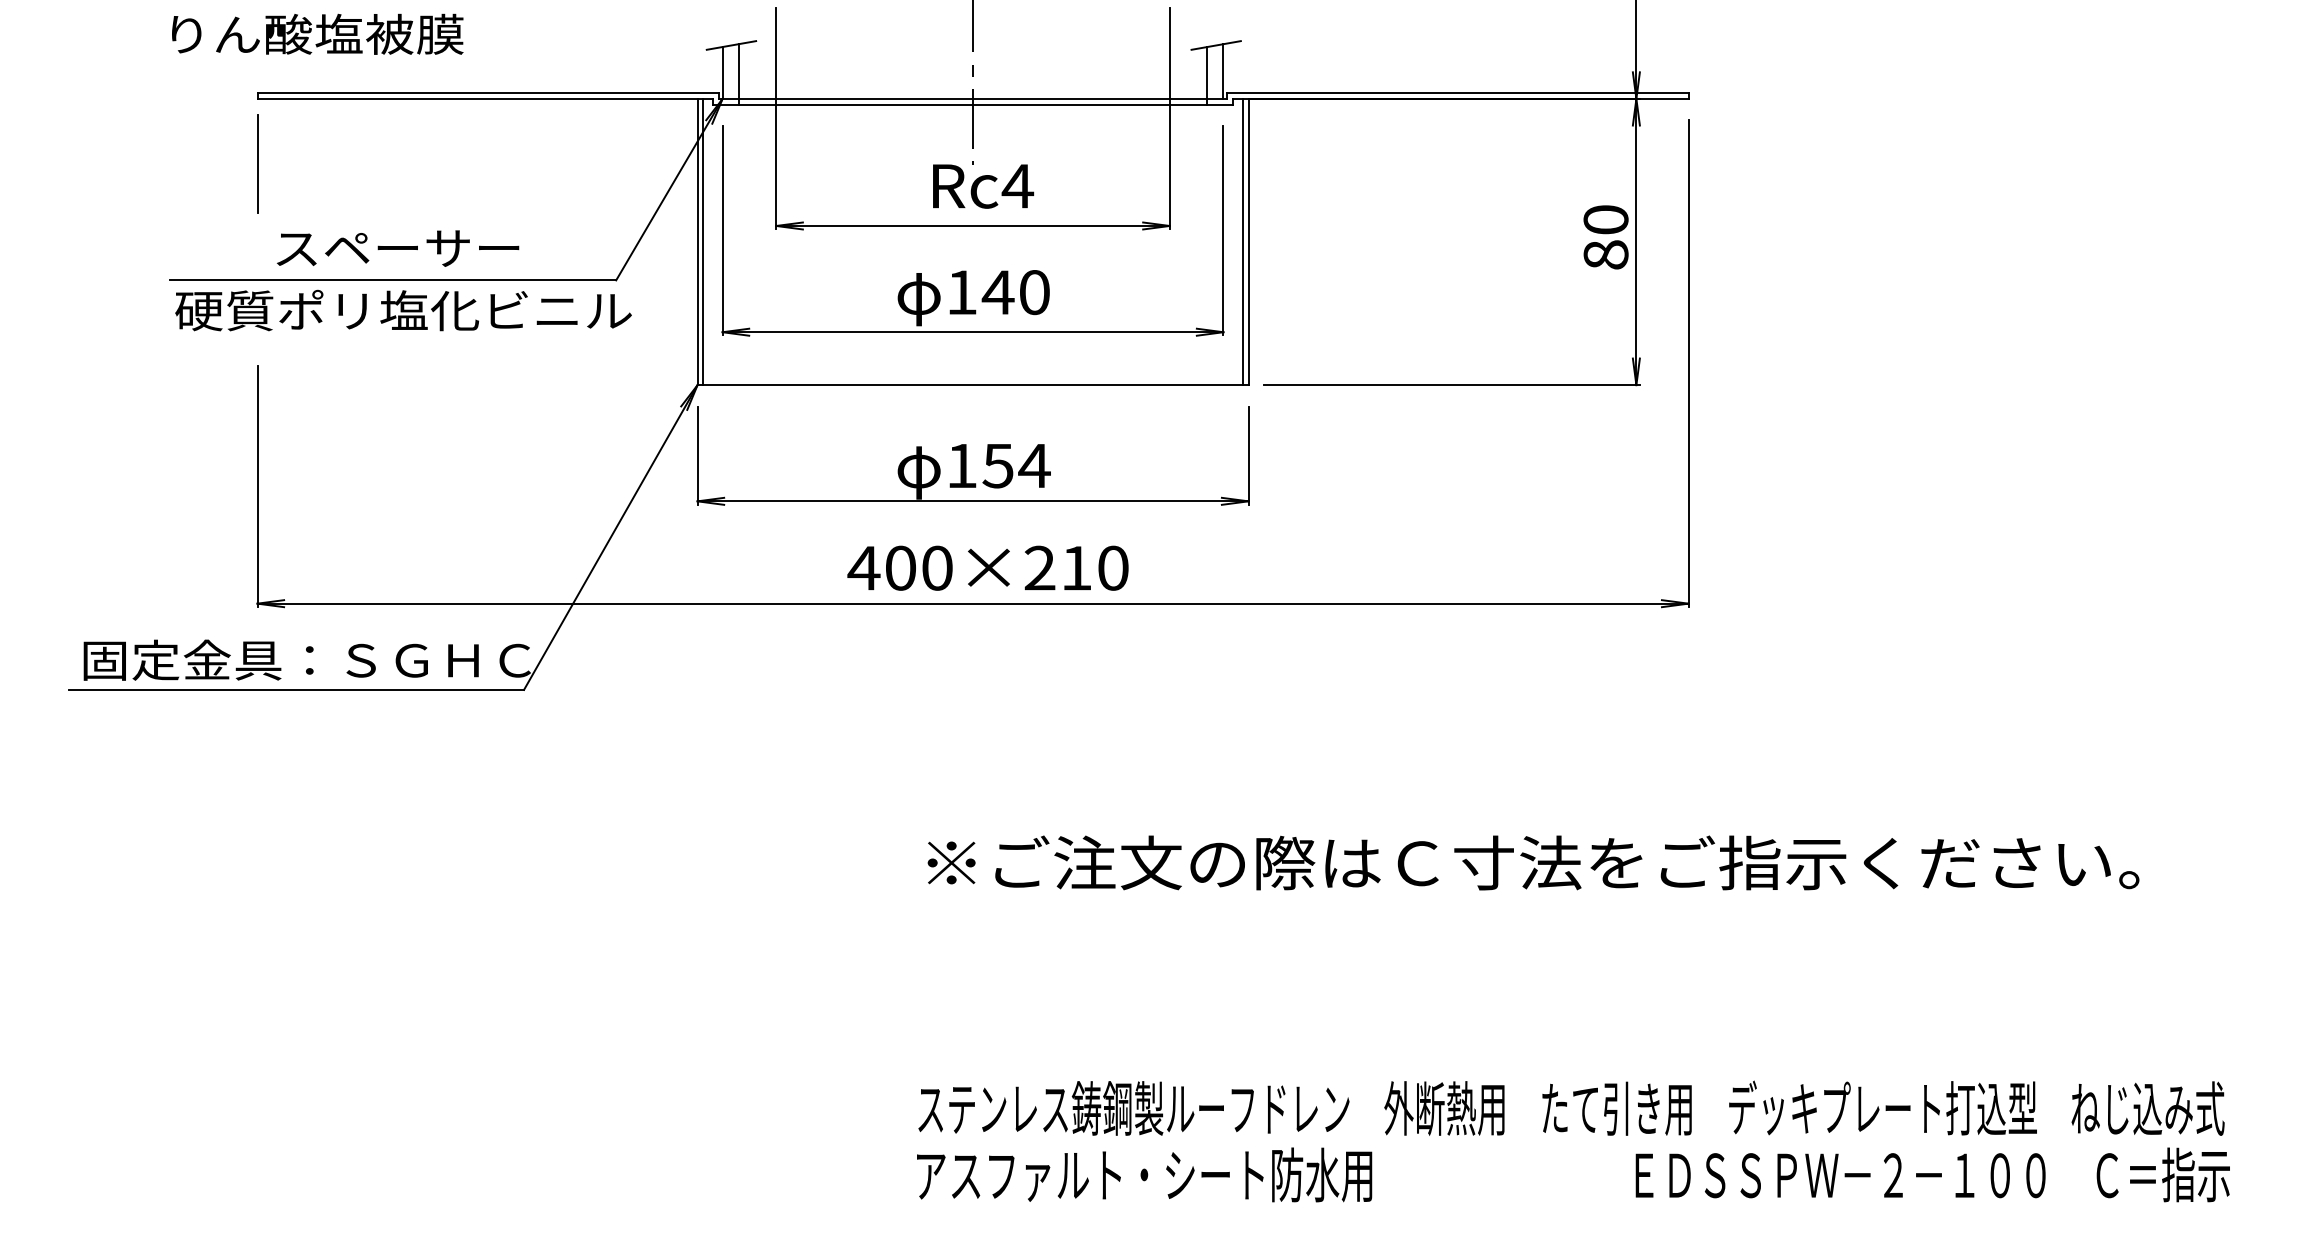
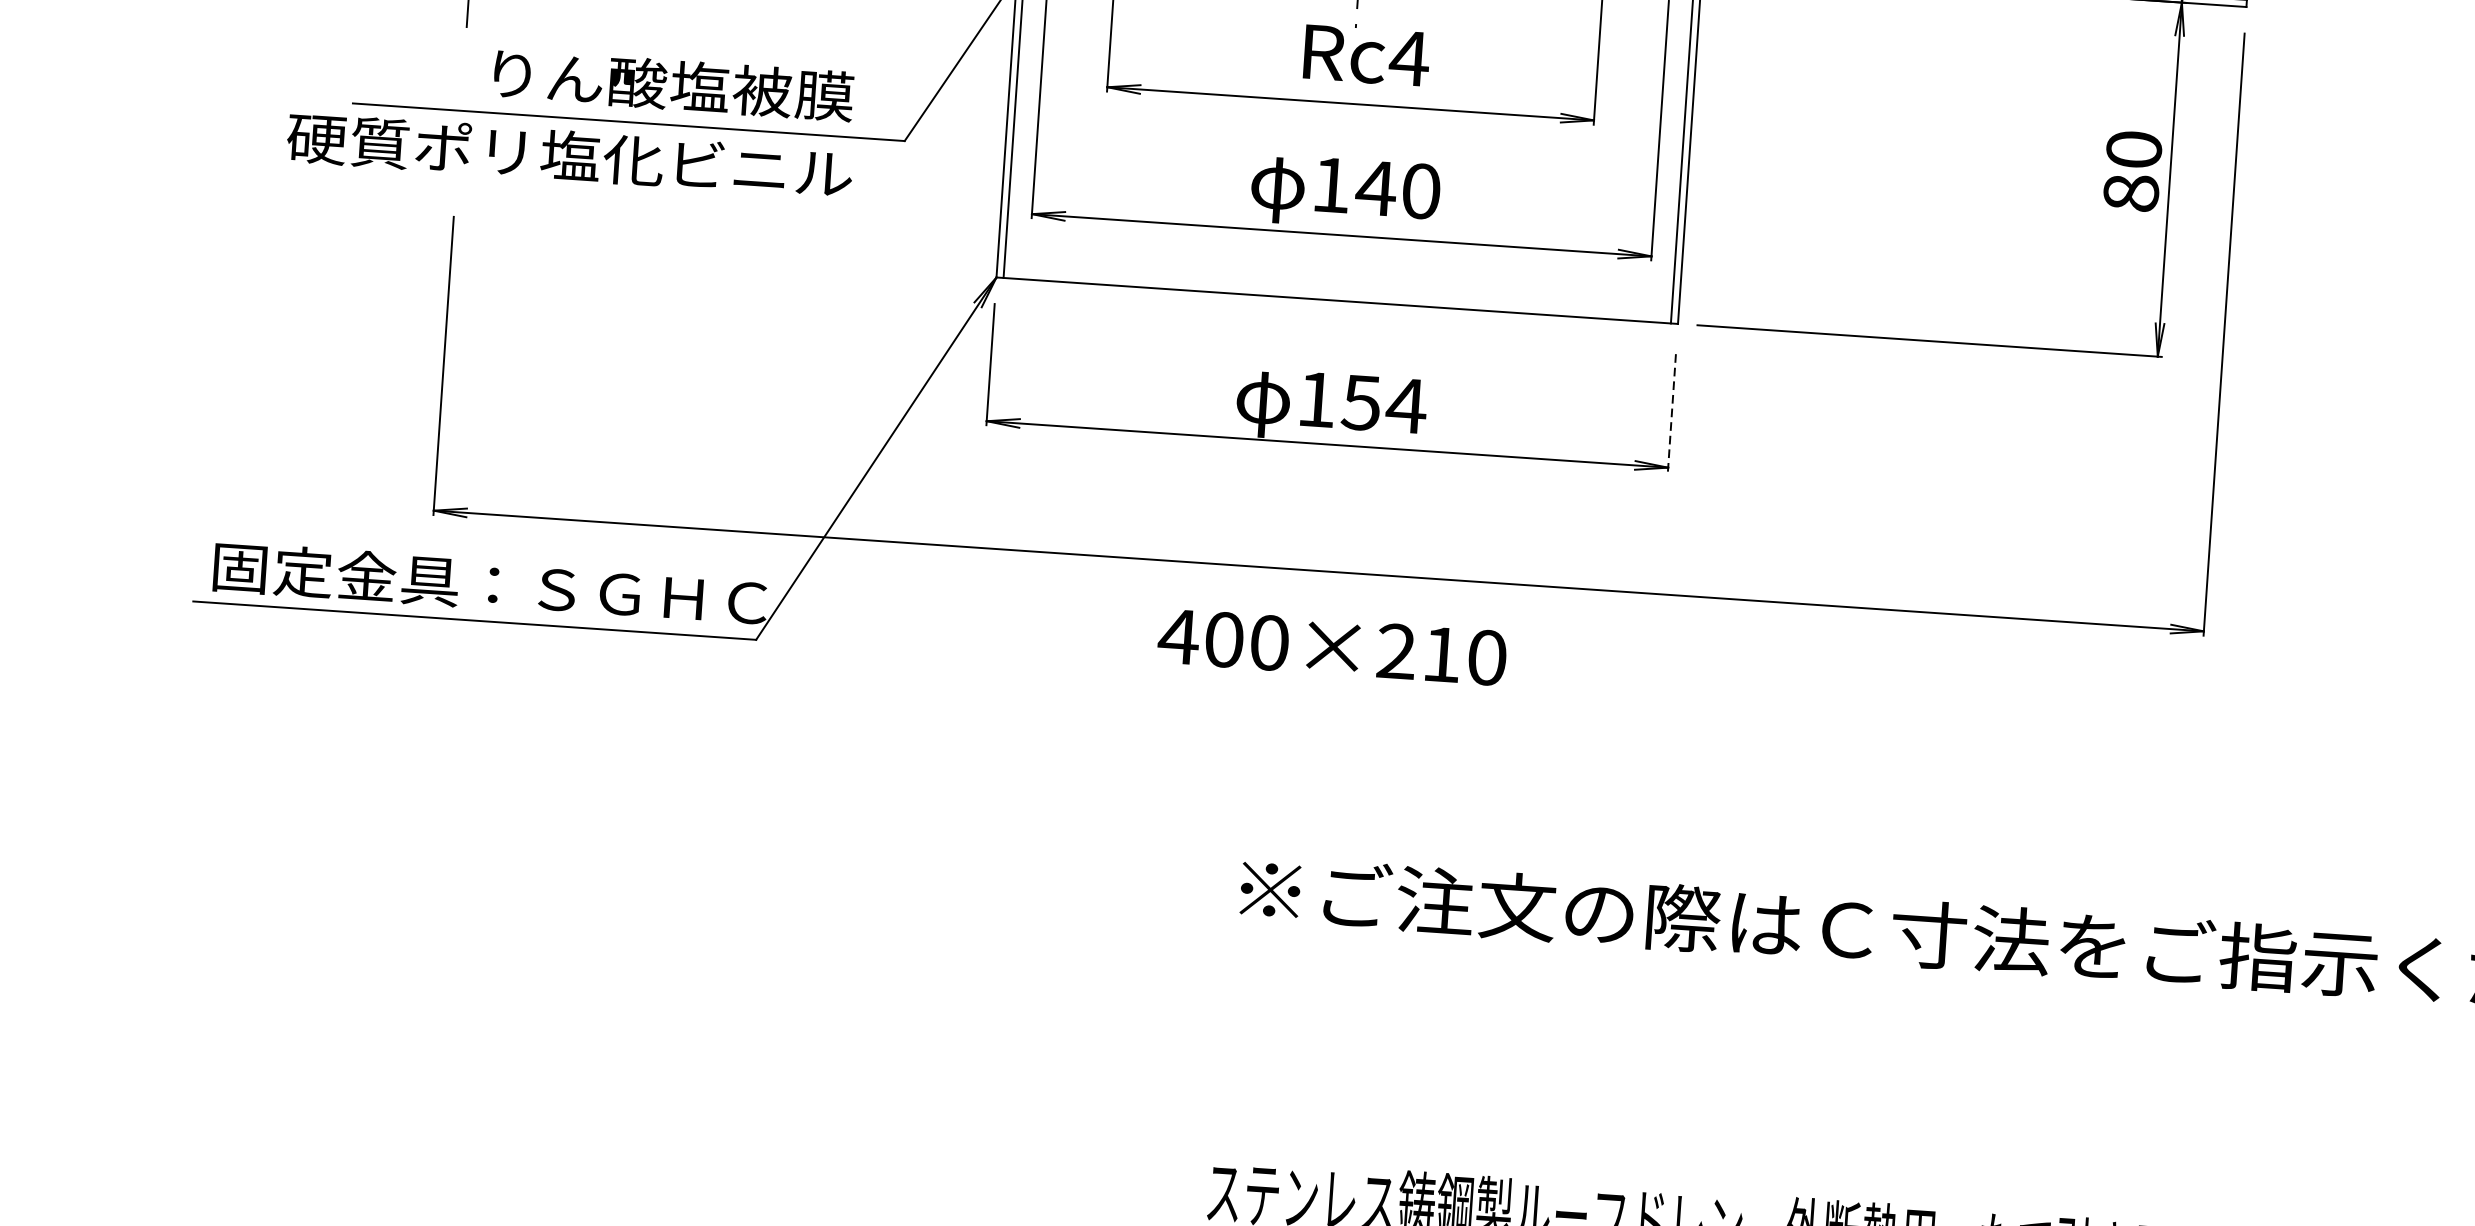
text: (424, 247) -> (670, 84), スペーサー -> りん酸塩被膜
text: (403, 310) -> (569, 155), moved
line: (1248, 455) -> (1672, 410), solid -> dashed
text: (987, 567) -> (1331, 646), moved

